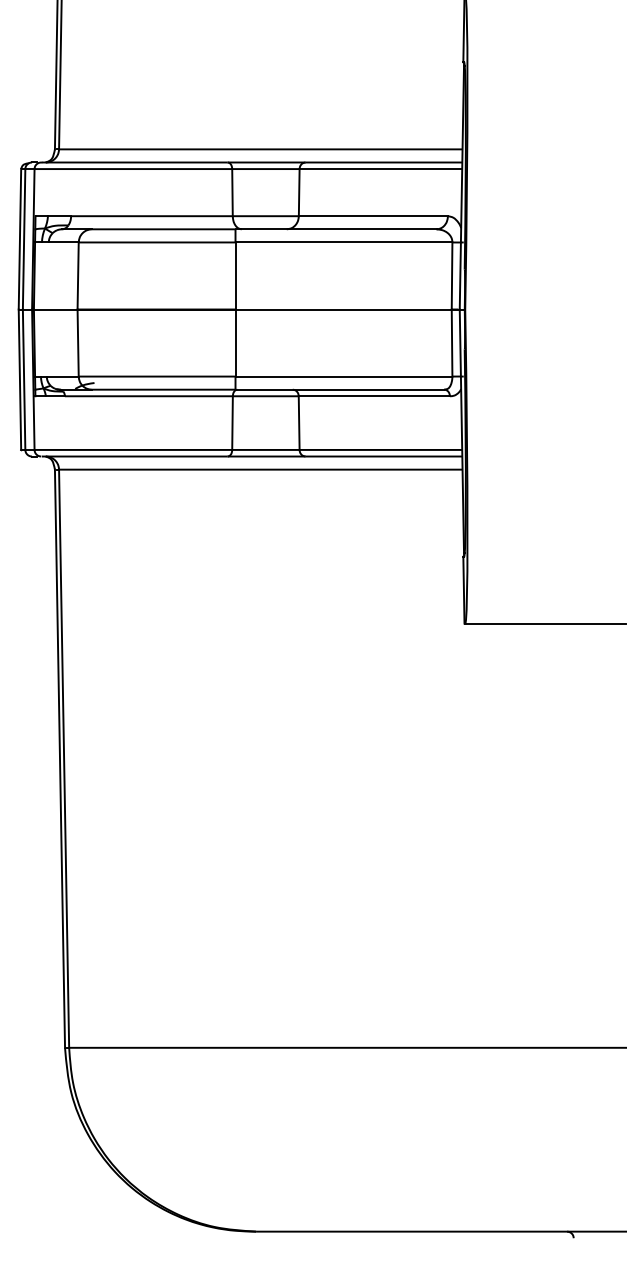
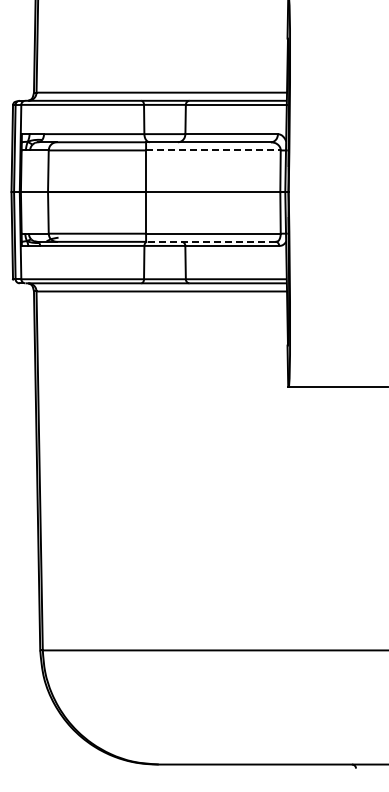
line: (344, 242) -> (213, 150), solid -> dashed
line: (339, 389) -> (210, 241), solid -> dashed

